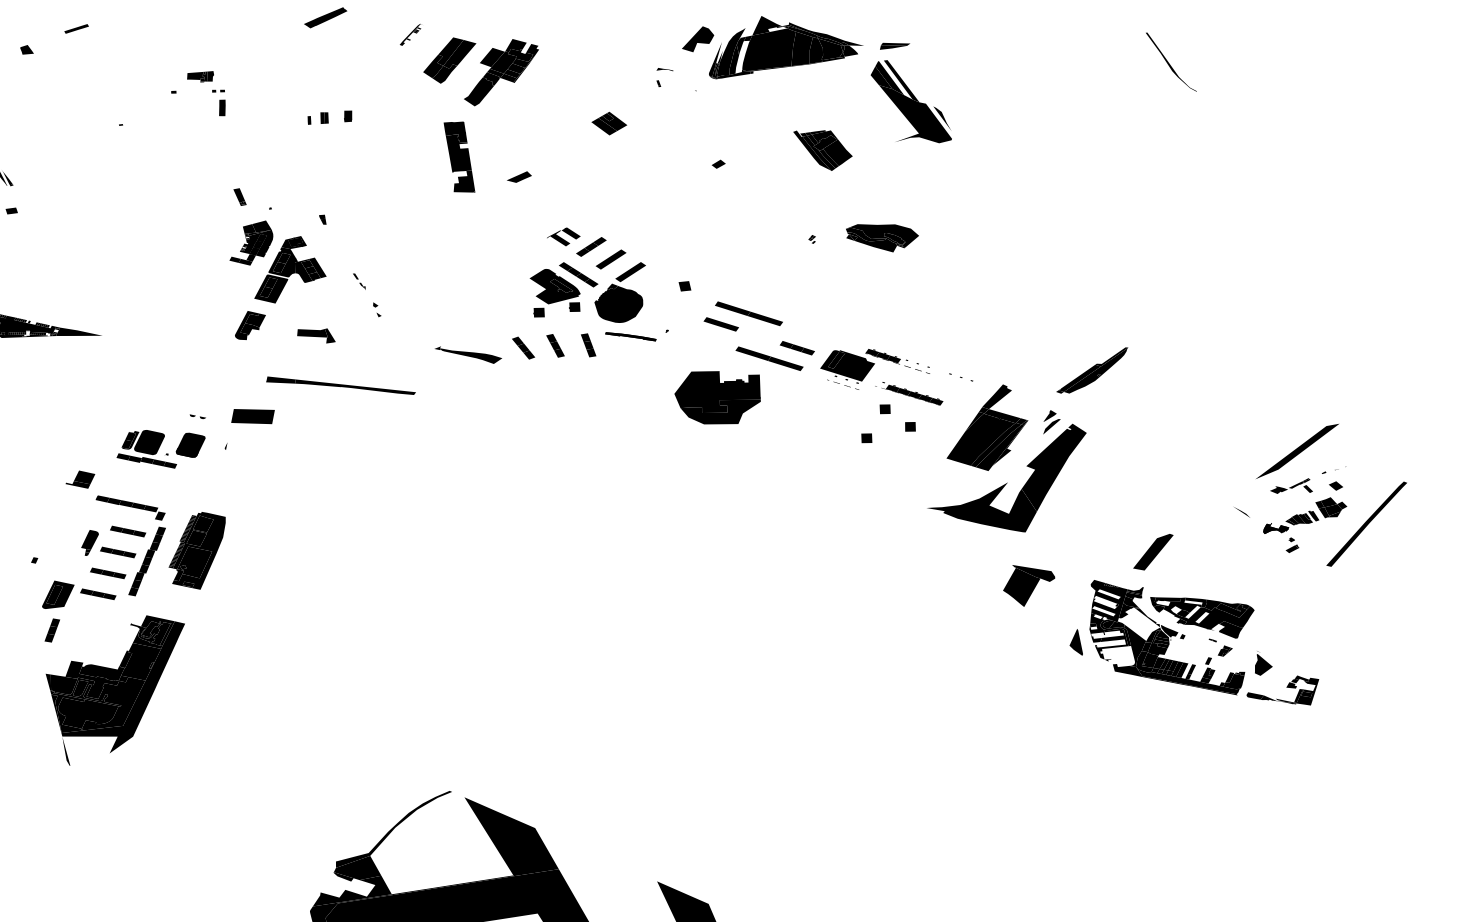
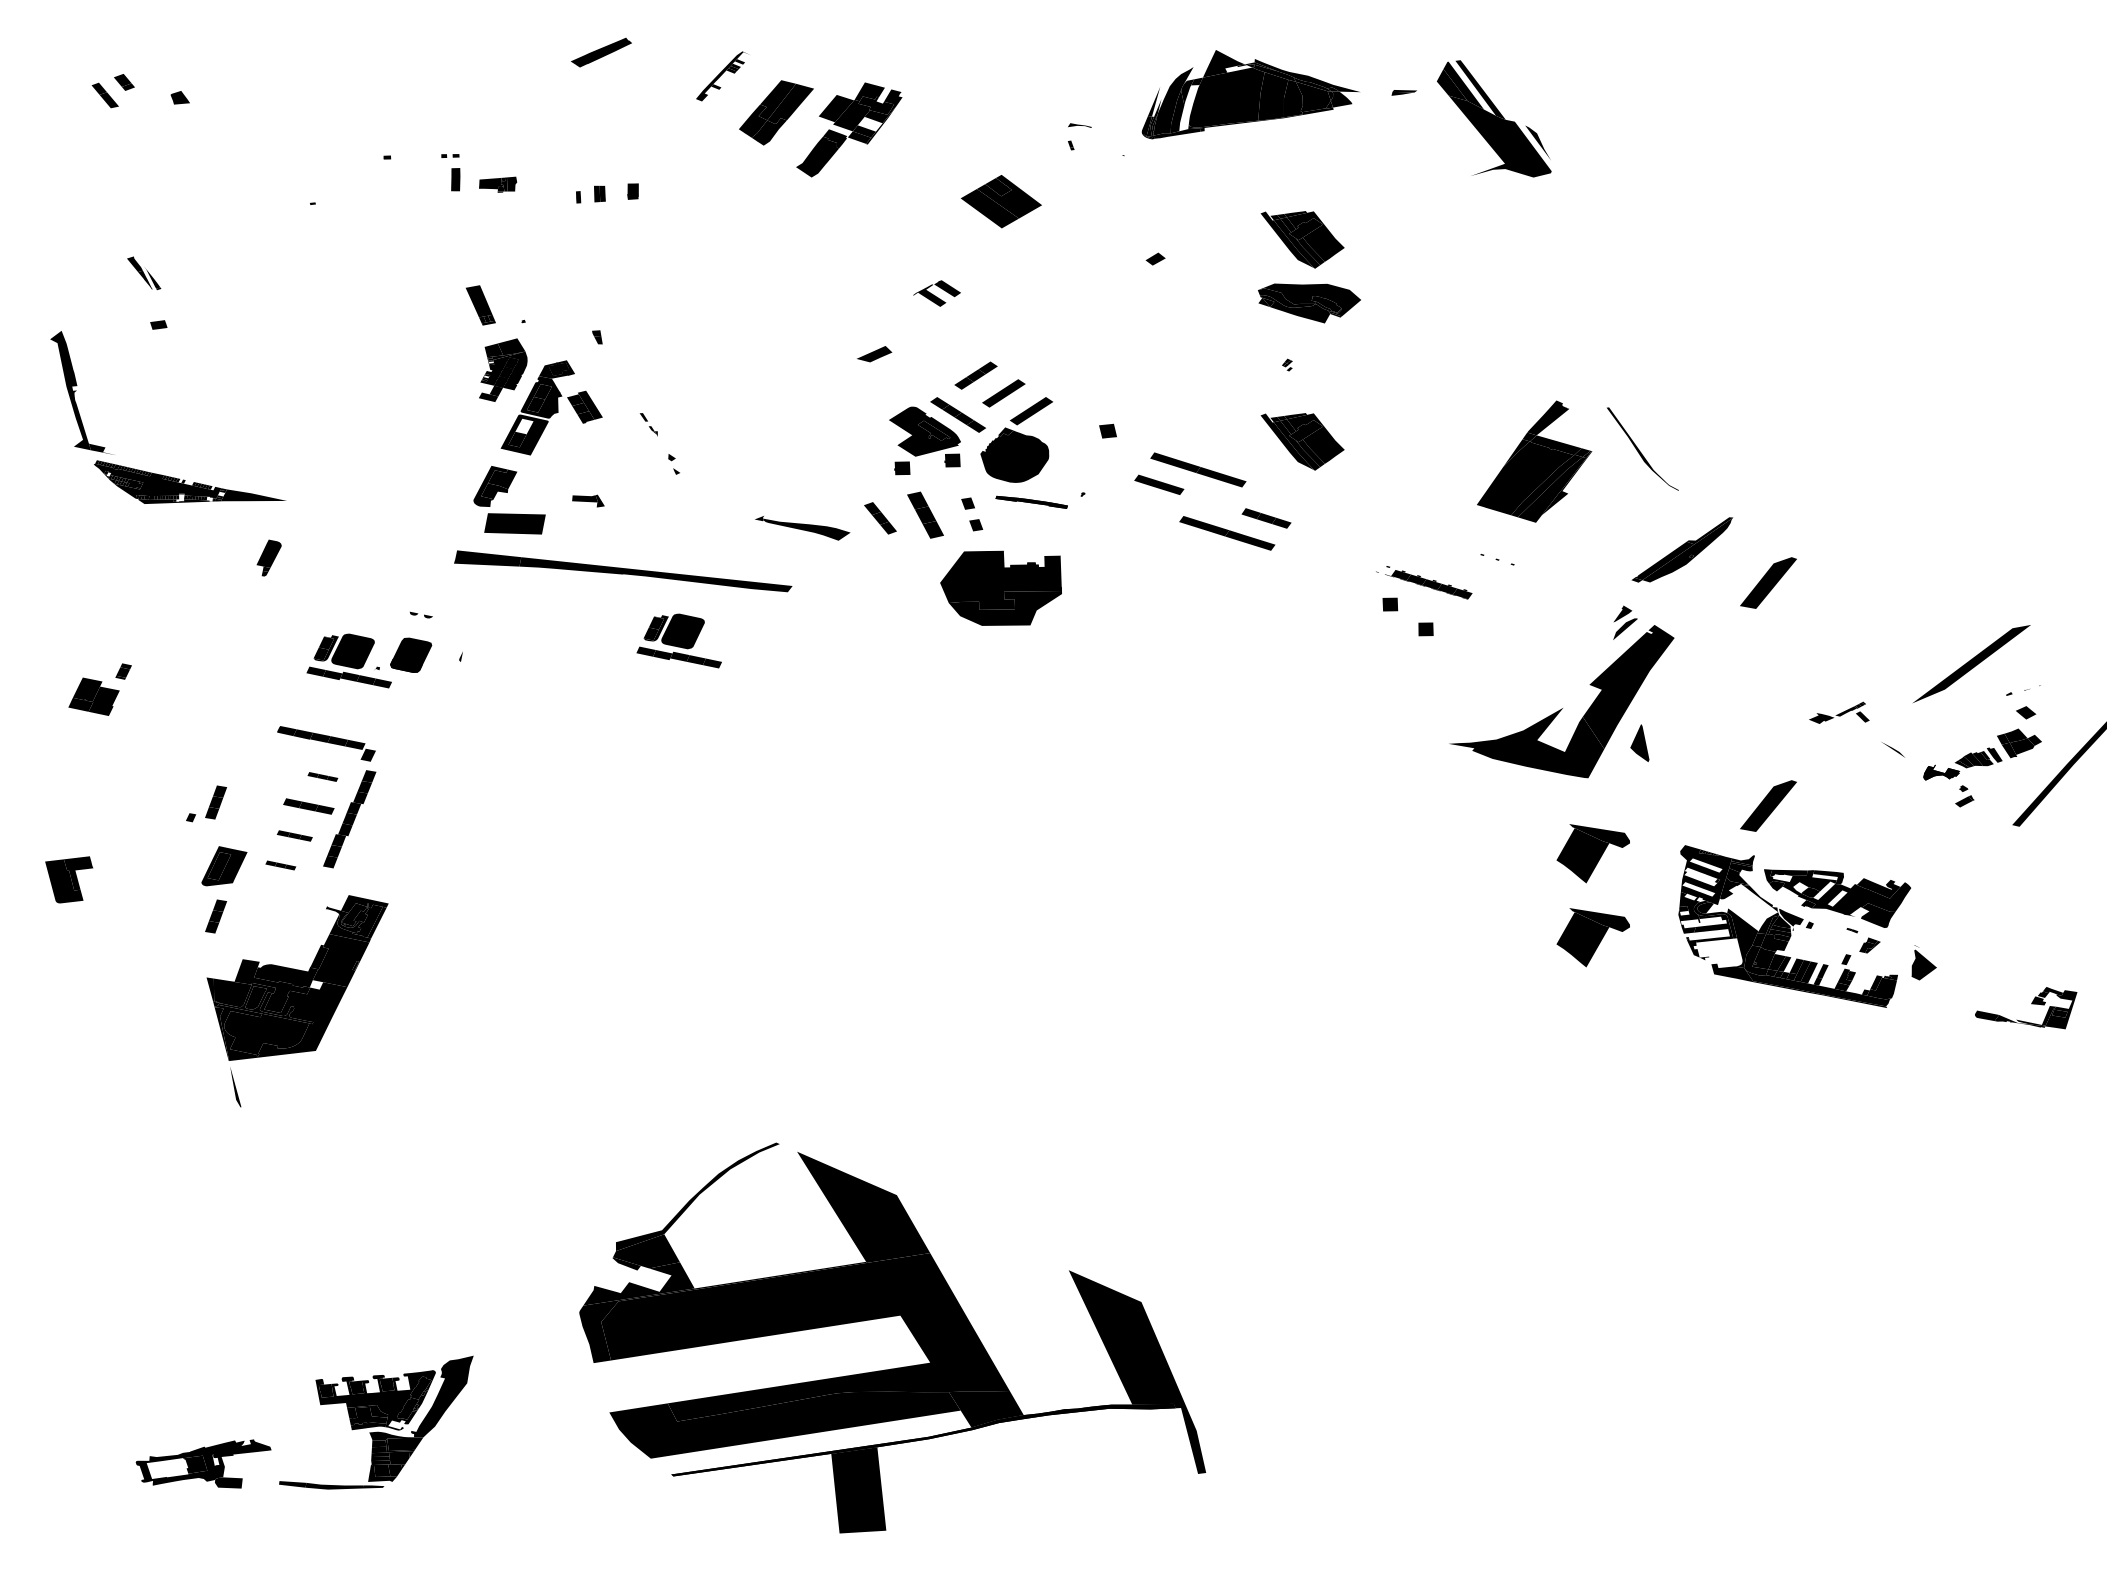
part: (76, 28) -> (250, 67), removed
part: (410, 34) -> (721, 76), size x1.6
part: (698, 39) -> (1126, 82), removed
part: (895, 46) -> (1404, 92), size x0.6
part: (1171, 61) -> (1642, 448), moved
fill: (515, 68) -> (869, 123), removed
fill: (495, 73) -> (840, 131), removed
part: (200, 76) -> (498, 184), moved
part: (911, 101) -> (1494, 118), moved
part: (609, 123) -> (1001, 201), size x1.6
part: (459, 156) -> (789, 248), removed
part: (519, 177) -> (874, 354), moved
part: (239, 197) -> (480, 305), size x1.6
part: (563, 236) -> (936, 293), moved
part: (882, 238) -> (1309, 303), moved
fill: (234, 259) -> (473, 393), removed
fill: (303, 270) -> (570, 409), removed
fill: (271, 282) -> (524, 426), removed
part: (822, 293) -> (1302, 441), added
part: (316, 335) -> (588, 500), size x0.6
part: (555, 345) -> (925, 514), size x1.4
fill: (588, 345) -> (972, 514), removed
part: (874, 369) -> (1375, 548), removed
part: (340, 385) -> (622, 571), size x1.6
part: (1153, 393) -> (1768, 582), added
part: (717, 397) -> (1000, 587), moved
part: (252, 416) -> (514, 523), moved
part: (987, 427) -> (1534, 461), moved
part: (380, 434) -> (678, 640), added
fill: (866, 438) -> (1364, 645), removed
part: (80, 479) -> (255, 703), removed
part: (1291, 485) -> (1839, 712), moved
fill: (1334, 514) -> (2024, 752), removed
part: (127, 531) -> (322, 776), size x0.6
part: (89, 542) -> (268, 557), moved
part: (52, 549) -> (216, 802), added
part: (197, 550) -> (420, 803), removed
part: (108, 573) -> (294, 835), size x0.7
part: (98, 594) -> (280, 865), size x0.6
fill: (1227, 604) -> (1872, 880), removed
fill: (1117, 624) -> (1717, 908), removed
part: (1076, 641) -> (1639, 742), moved
part: (1028, 645) -> (1592, 937), added
fill: (1168, 664) -> (1789, 964), removed
fill: (123, 678) -> (316, 984), removed
fill: (122, 687) -> (315, 996), removed
part: (1286, 687) -> (2031, 1004), moved

